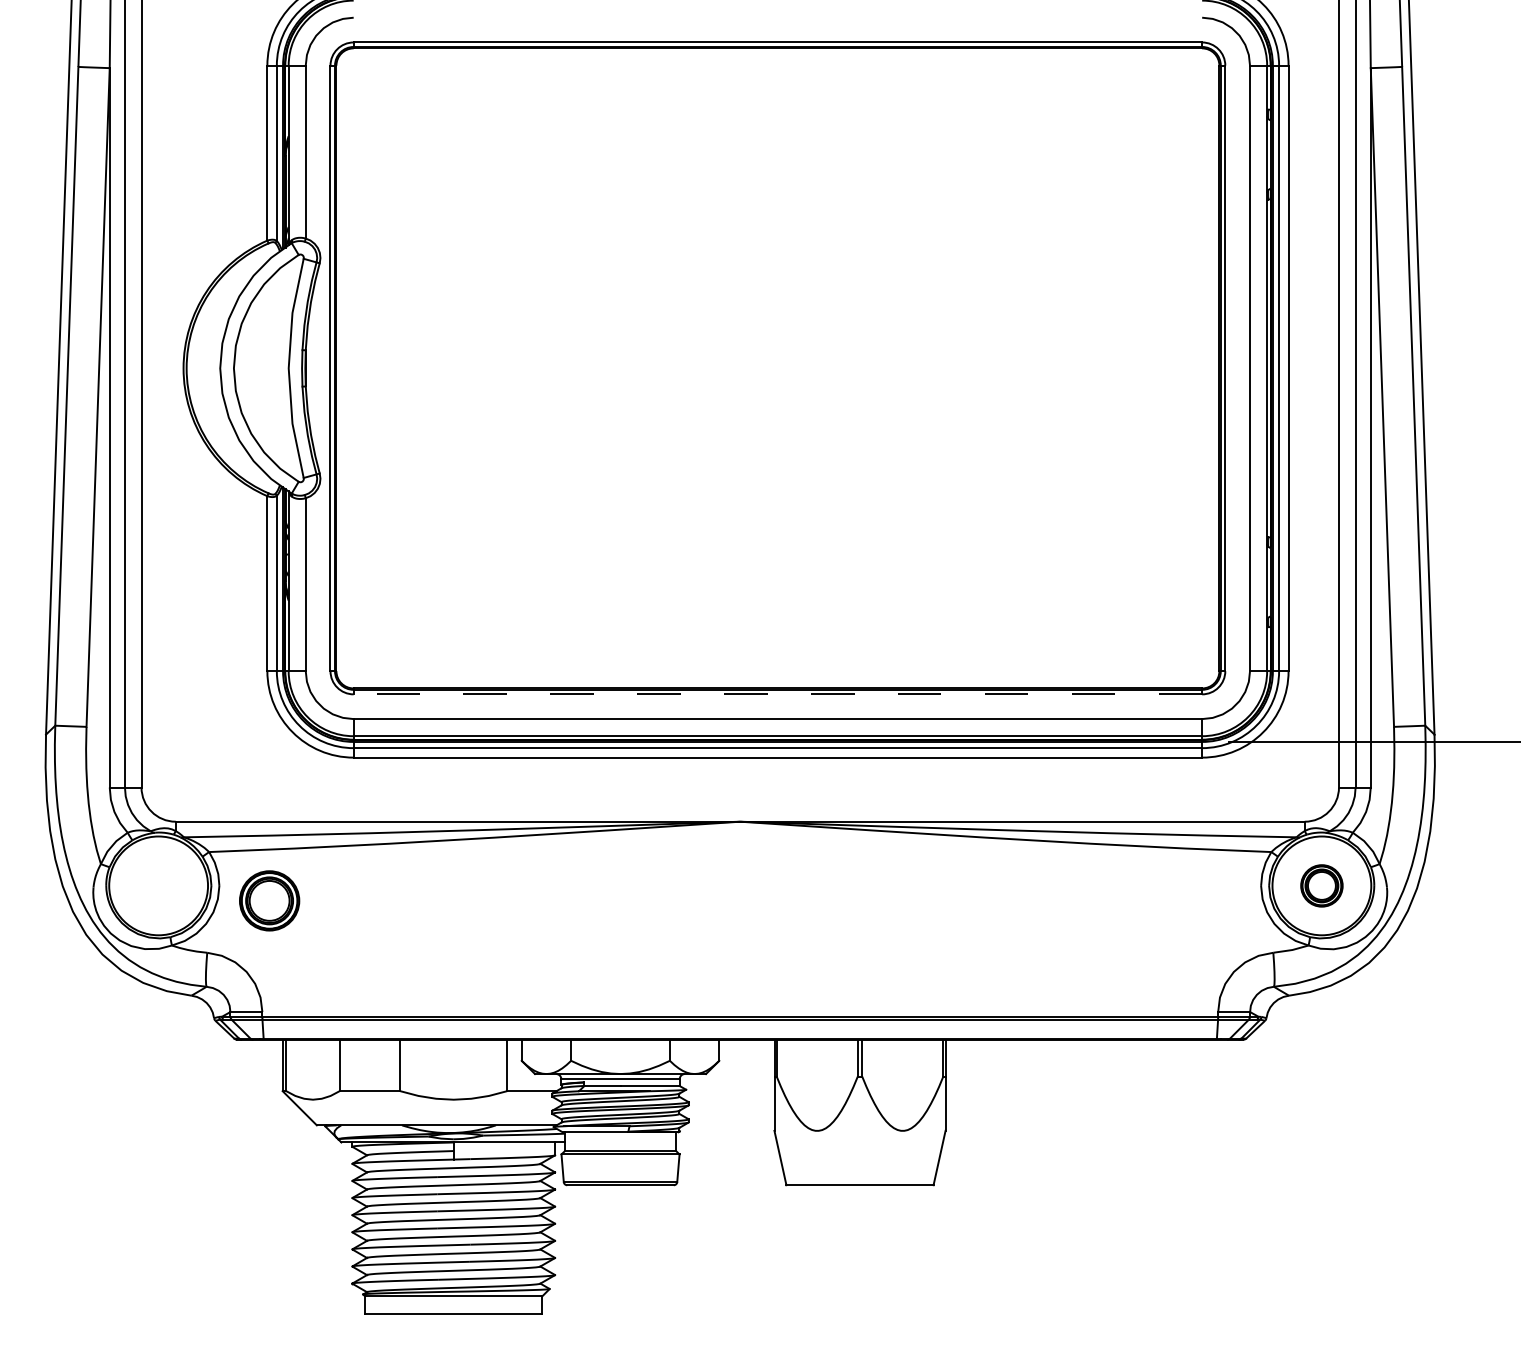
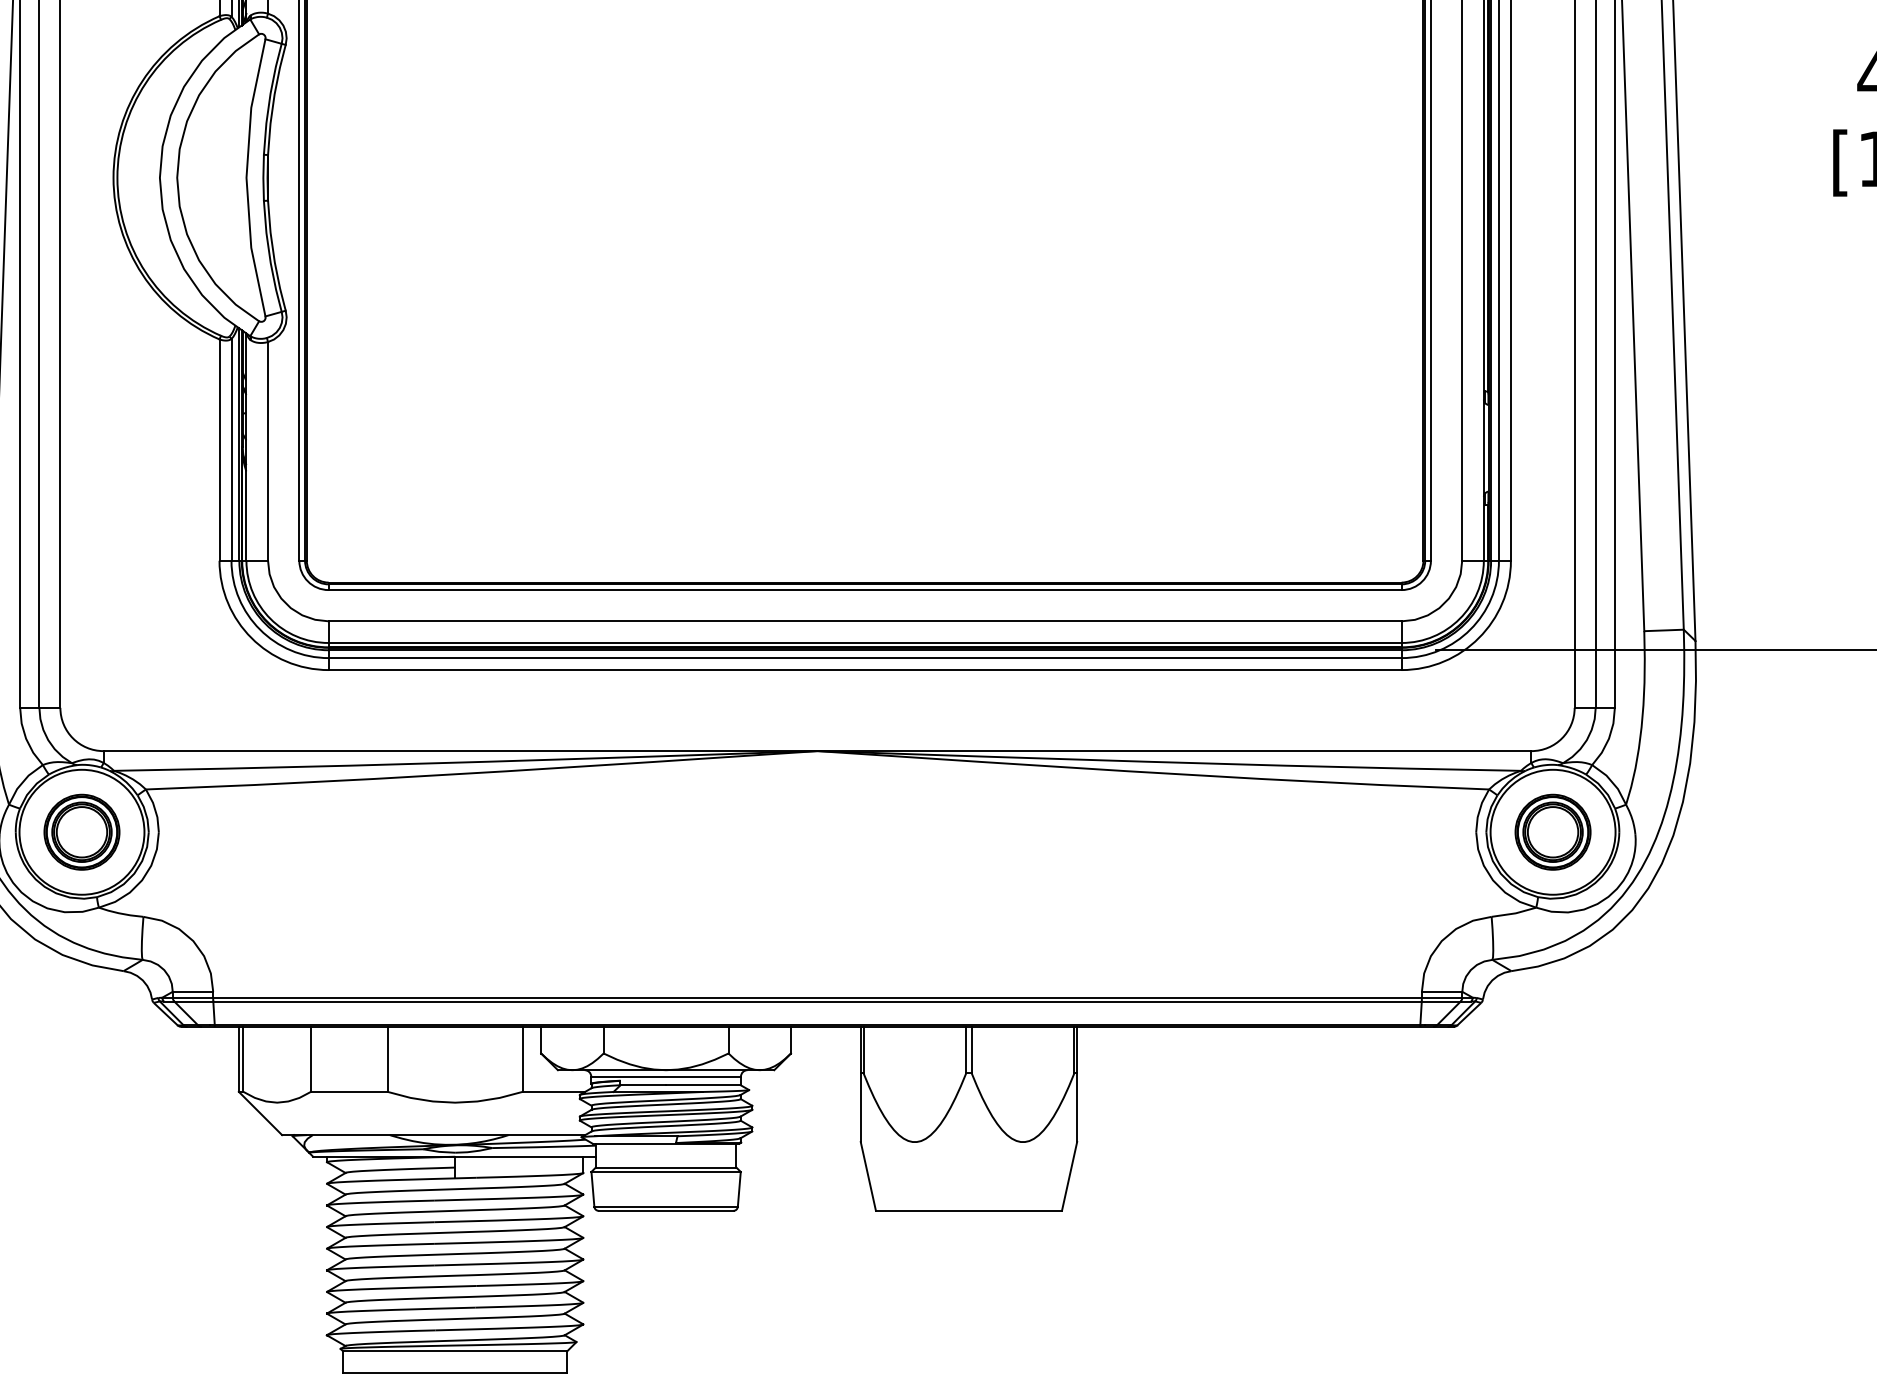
line: (777, 694) -> (864, 590), dashed -> solid
part: (1321, 885) -> (1552, 831), size x1.43
part: (269, 900) -> (81, 831), moved

